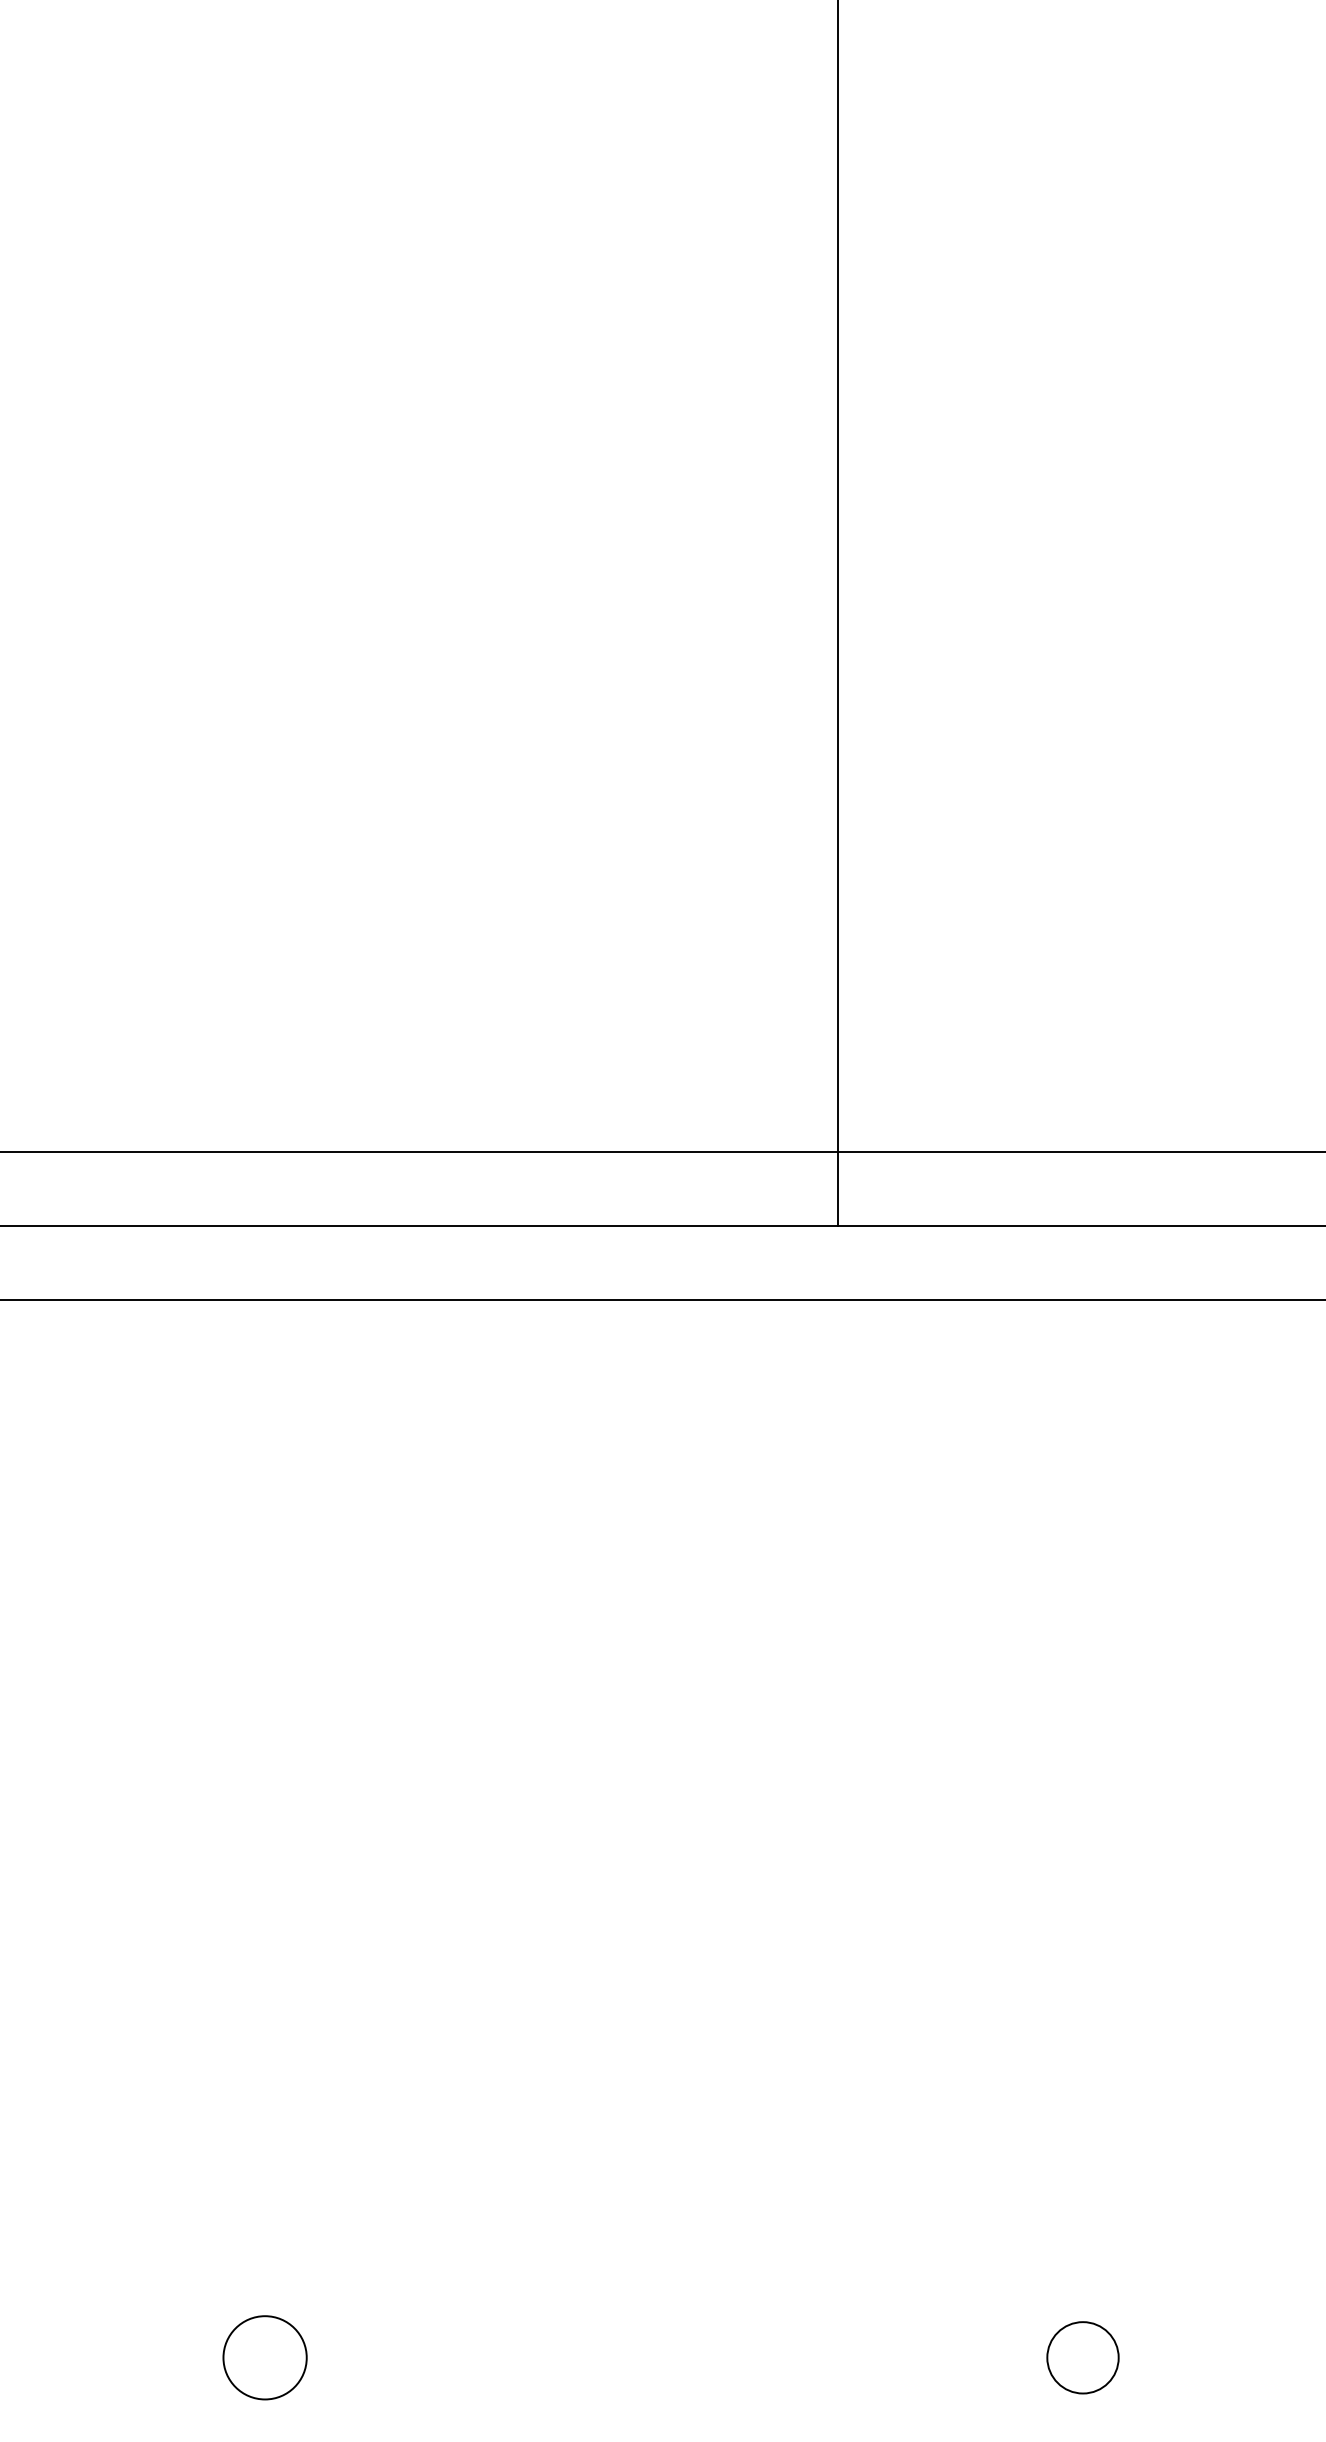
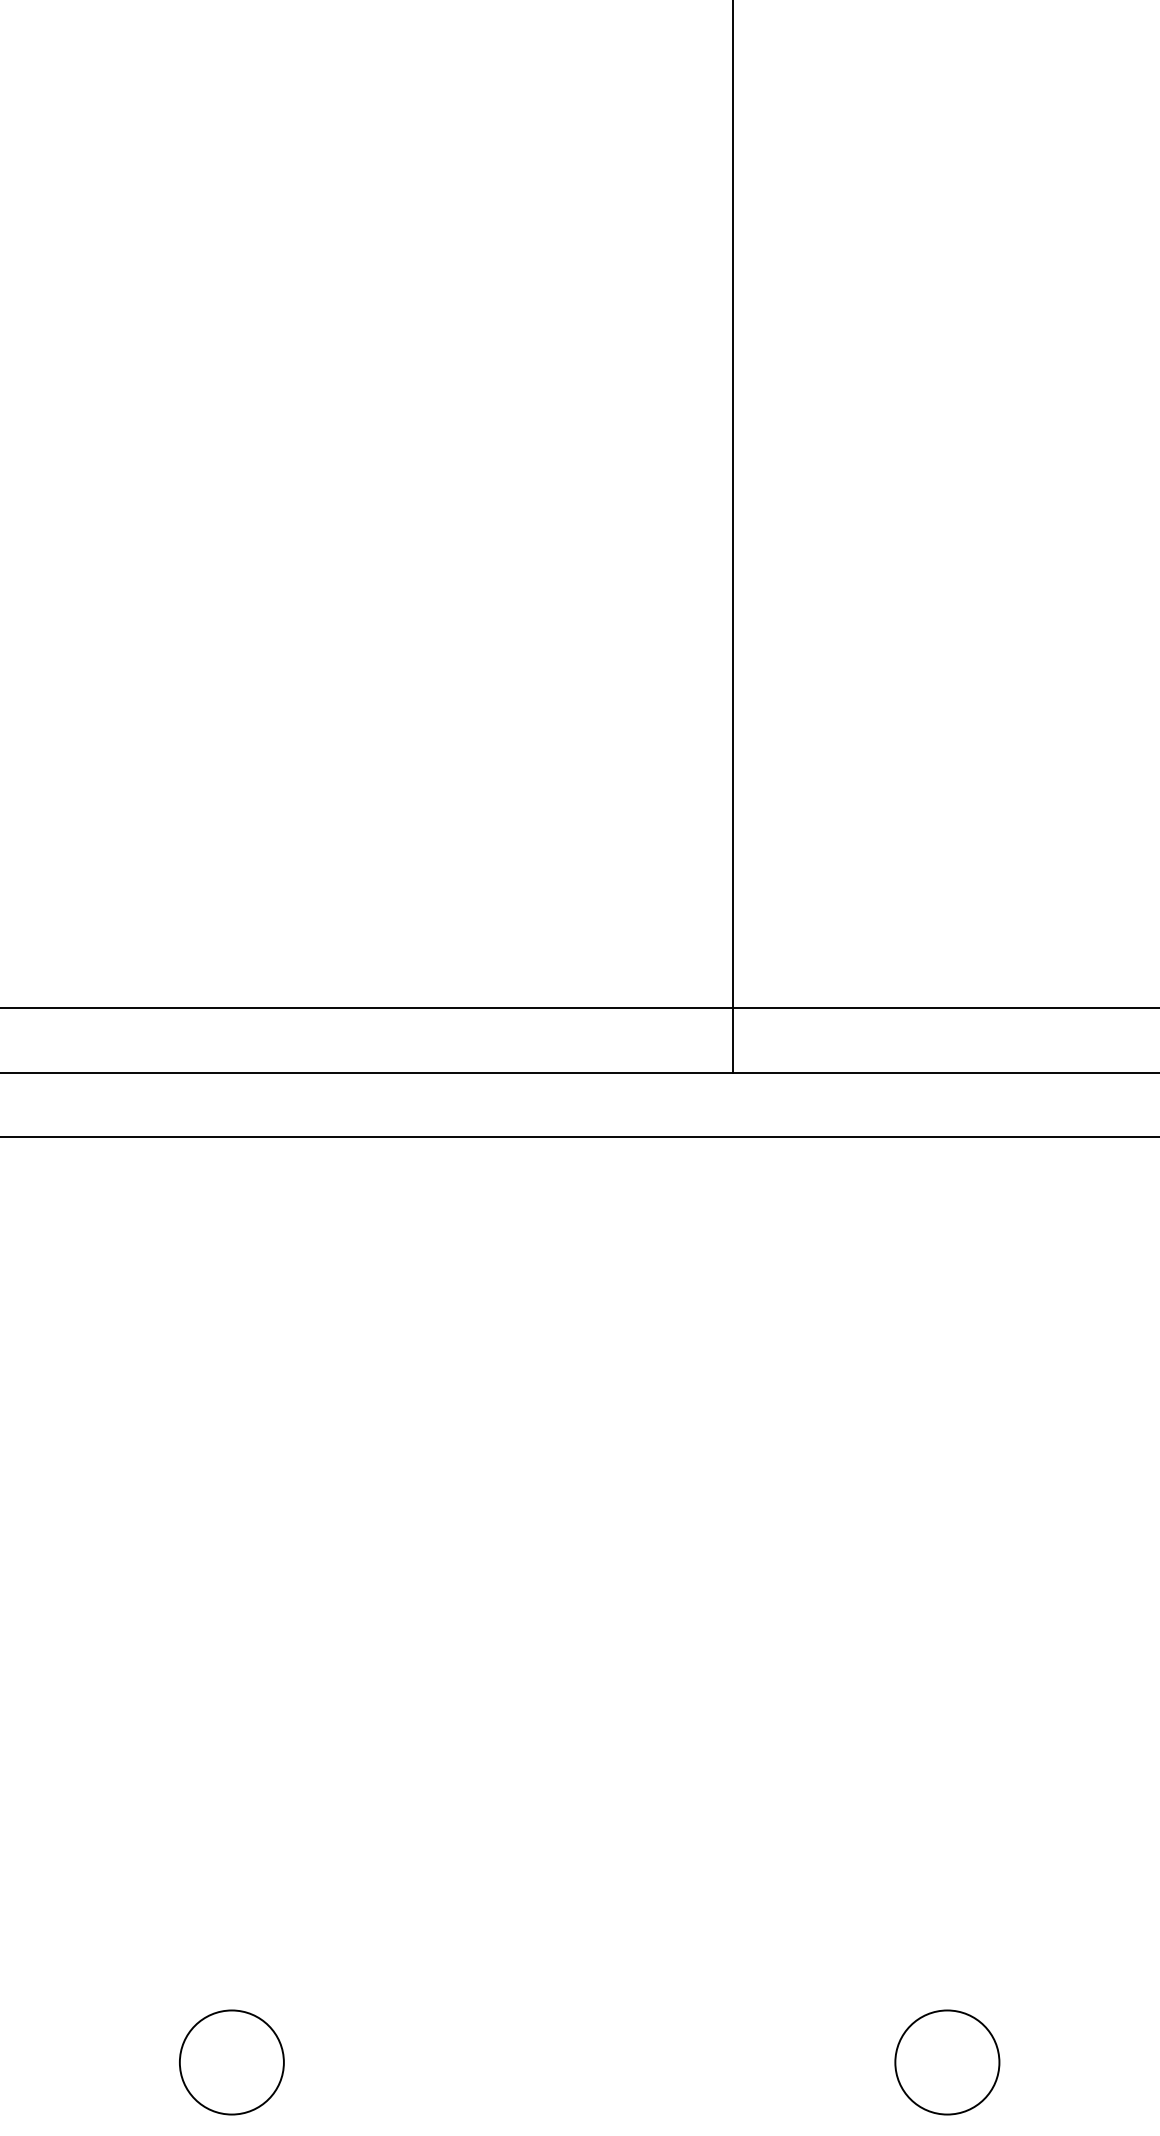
circle: (264, 2357) -> (231, 2062), size x1.43
circle: (1083, 2357) -> (947, 2062), size x1.67

